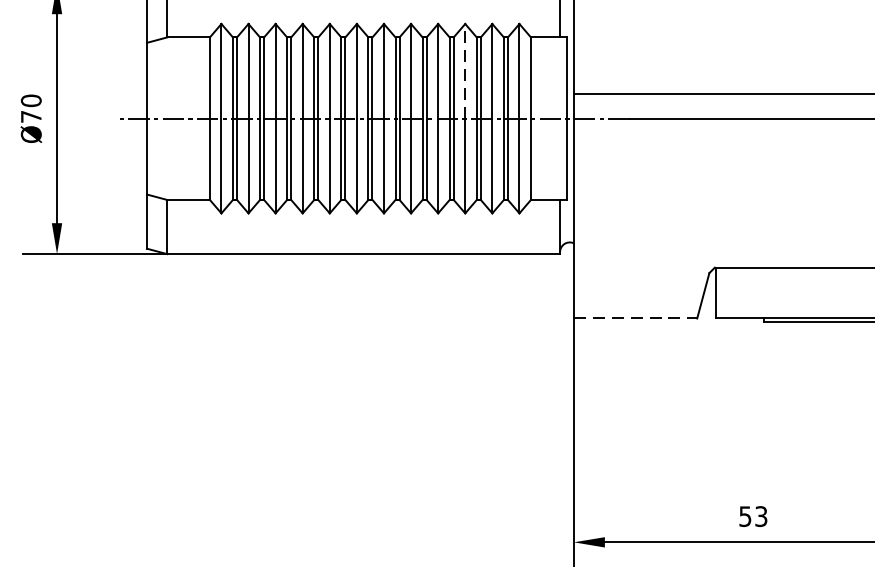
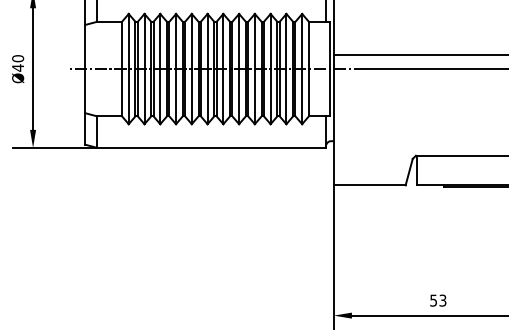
line: (464, 71) -> (270, 41), dashed -> solid
text: (30, 115) -> (17, 67), Ø70 -> Ø40
line: (635, 318) -> (369, 185), dashed -> solid

